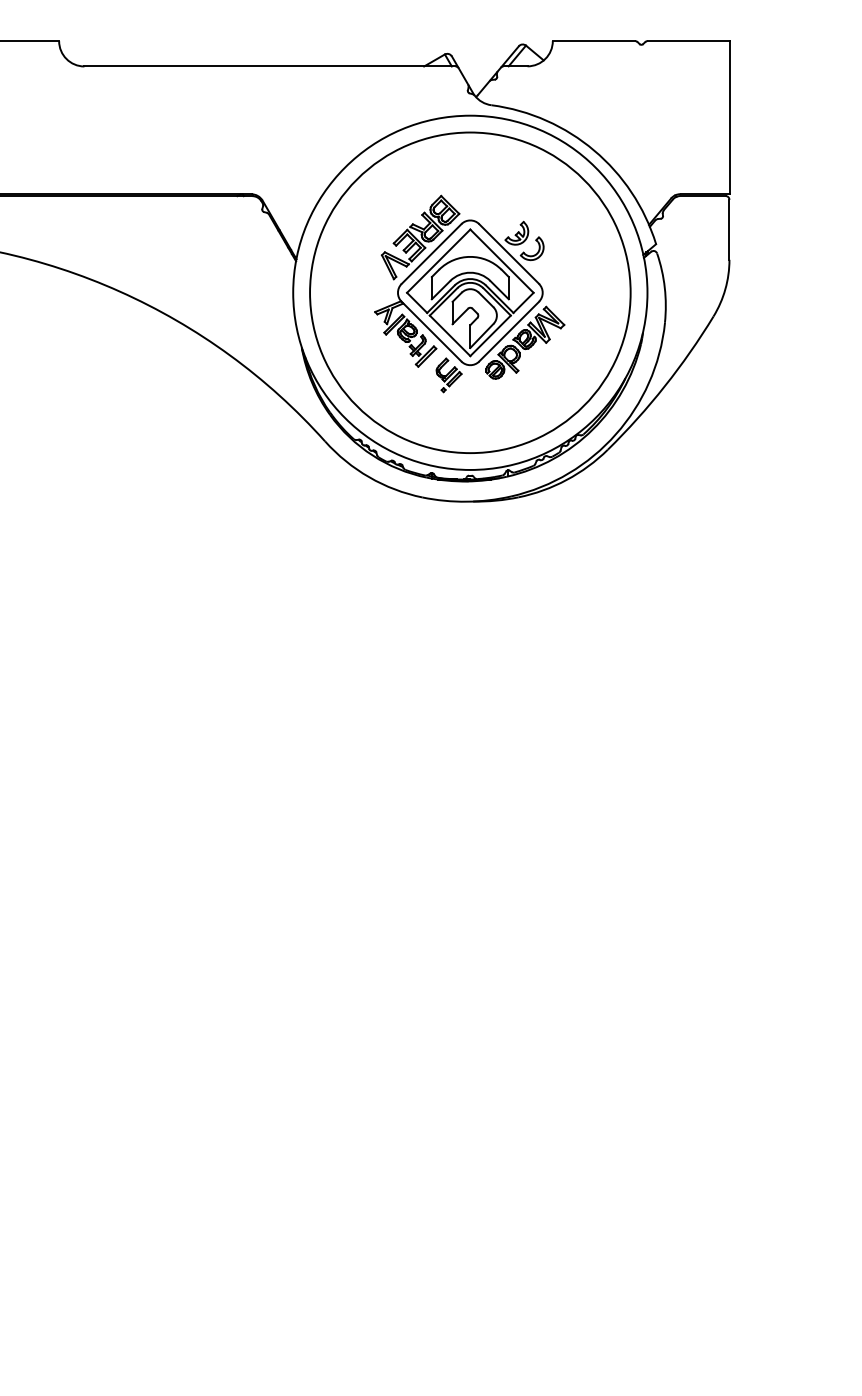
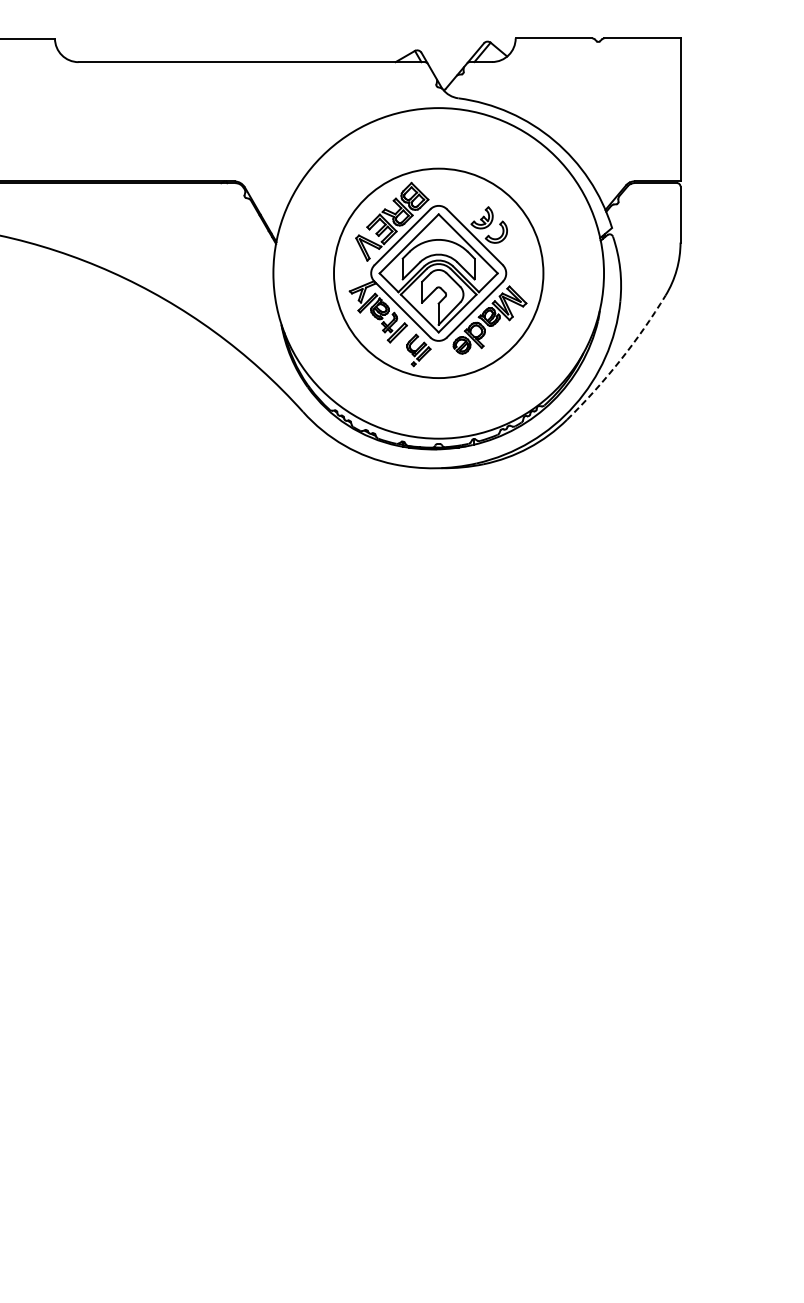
circle: (470, 292) -> (438, 273), size x0.7
arc: (664, 386) -> (619, 360), solid -> dashed

